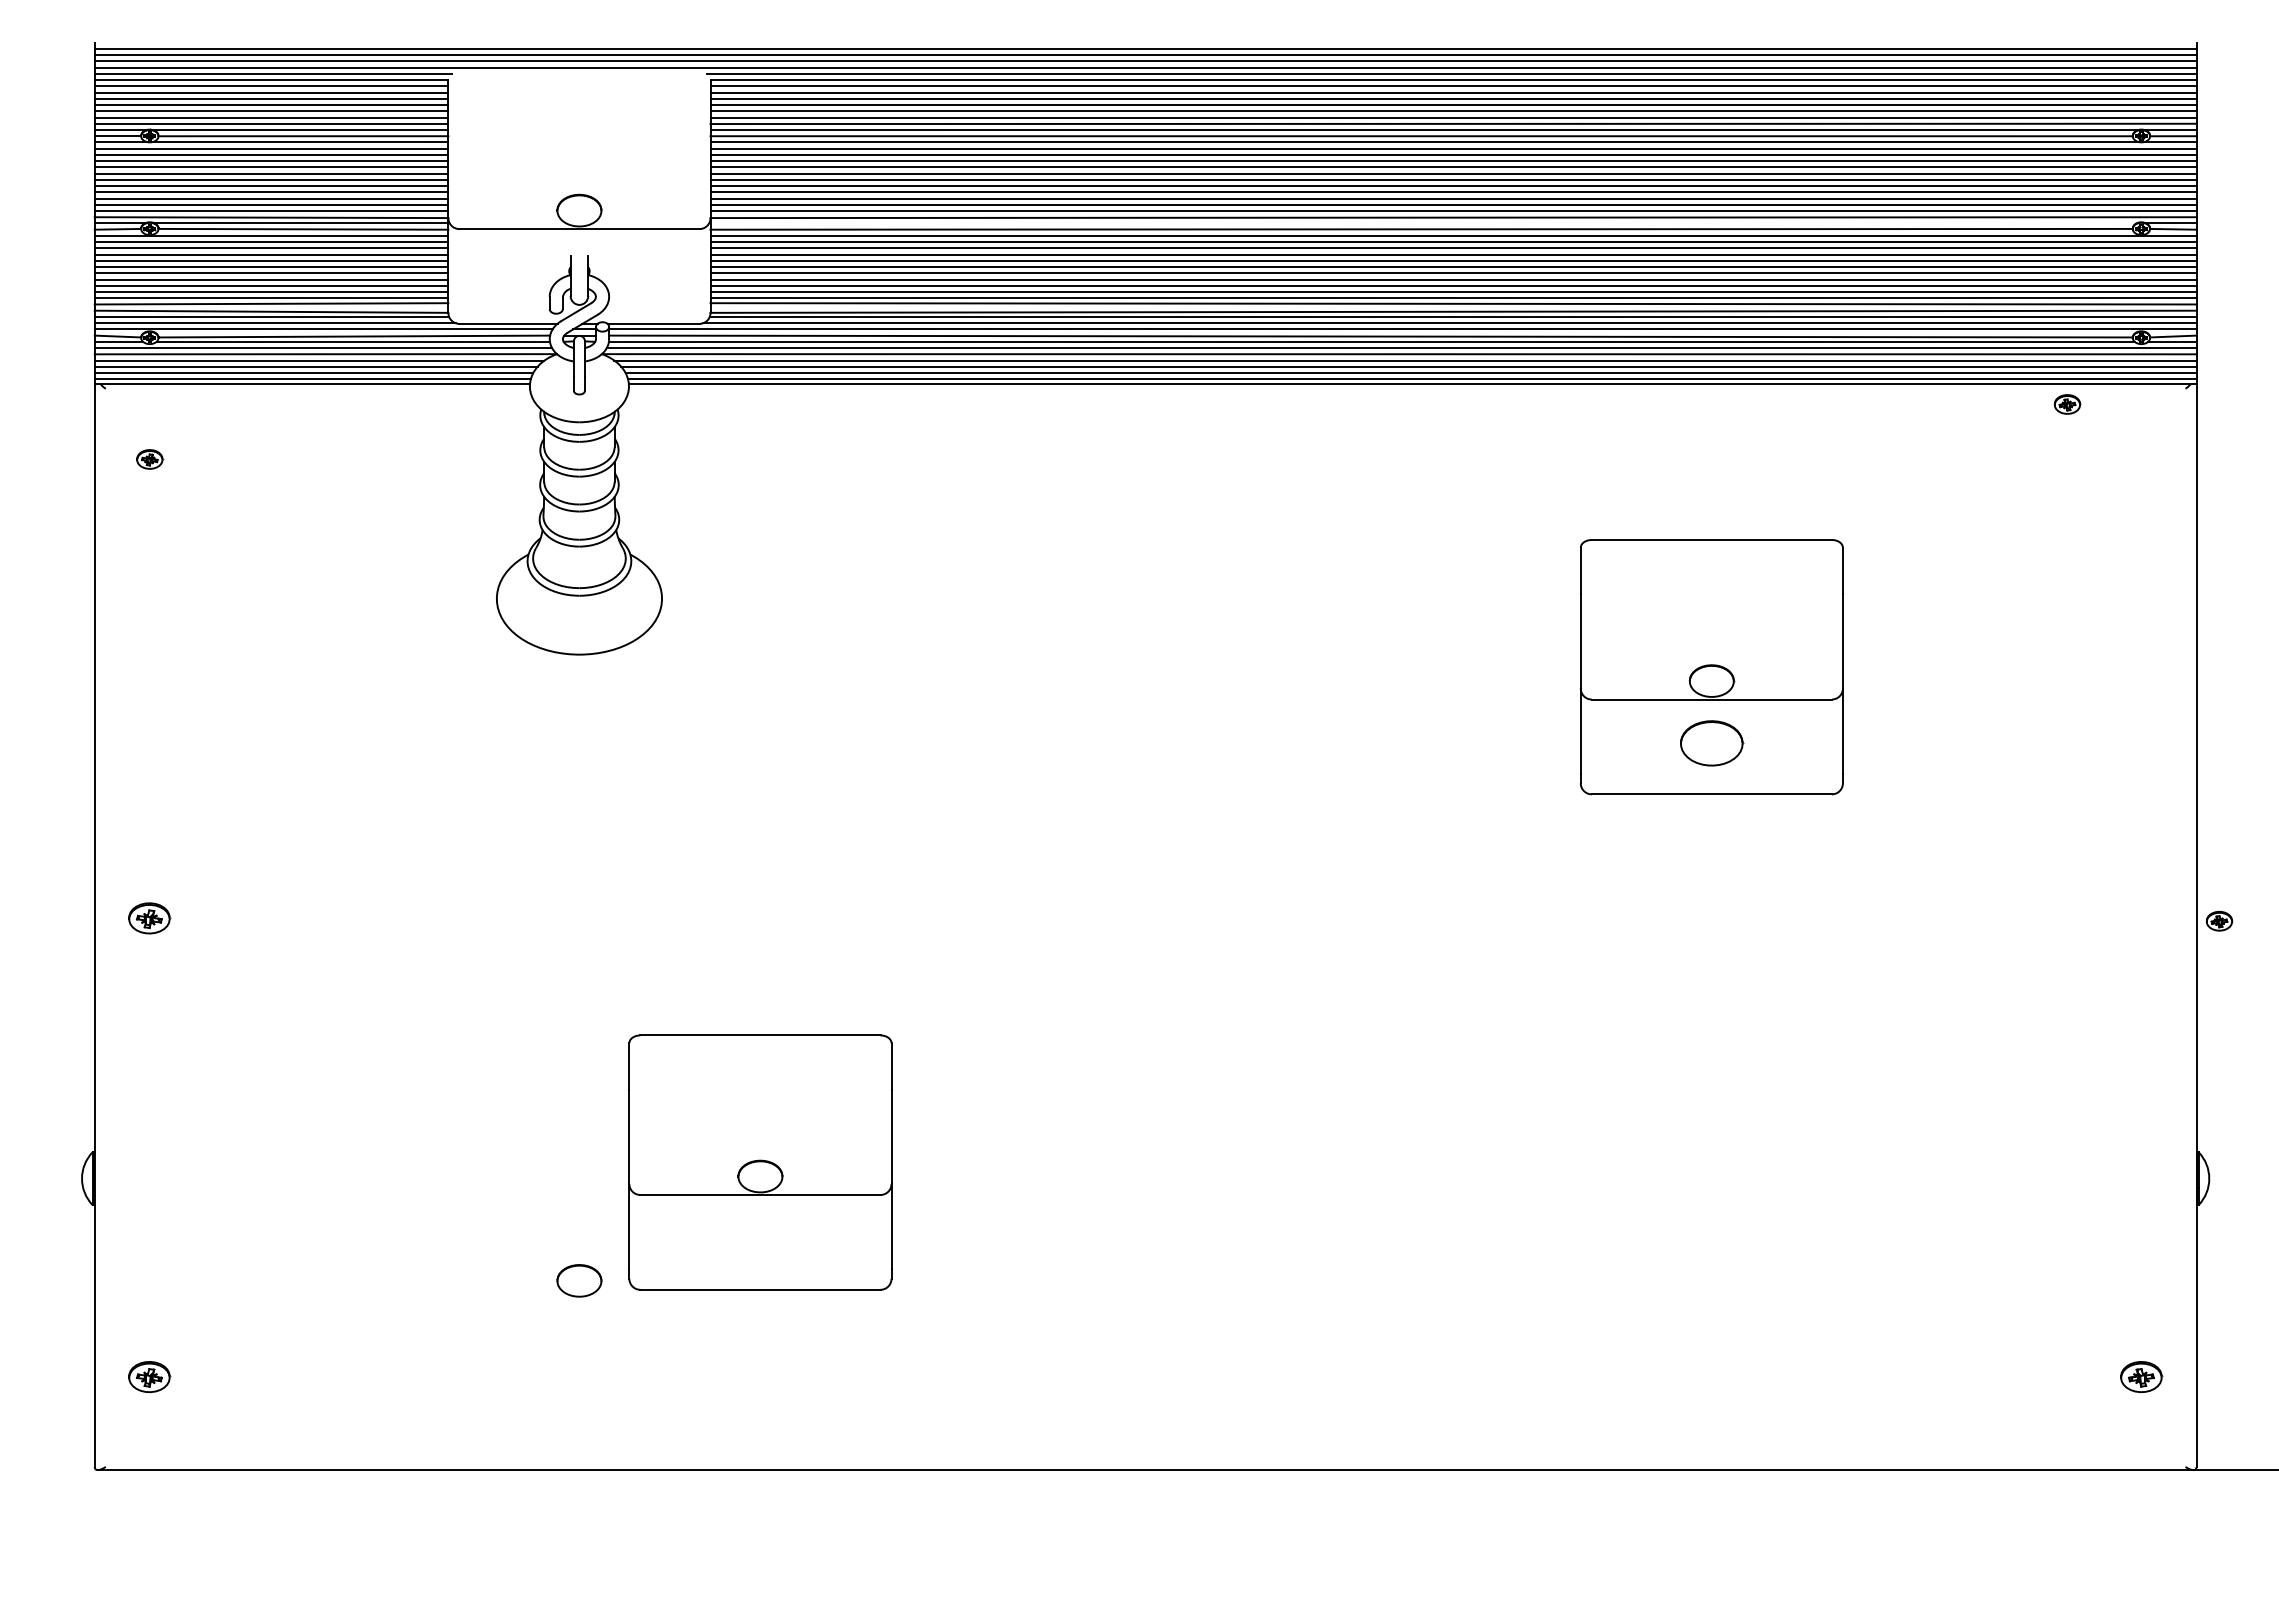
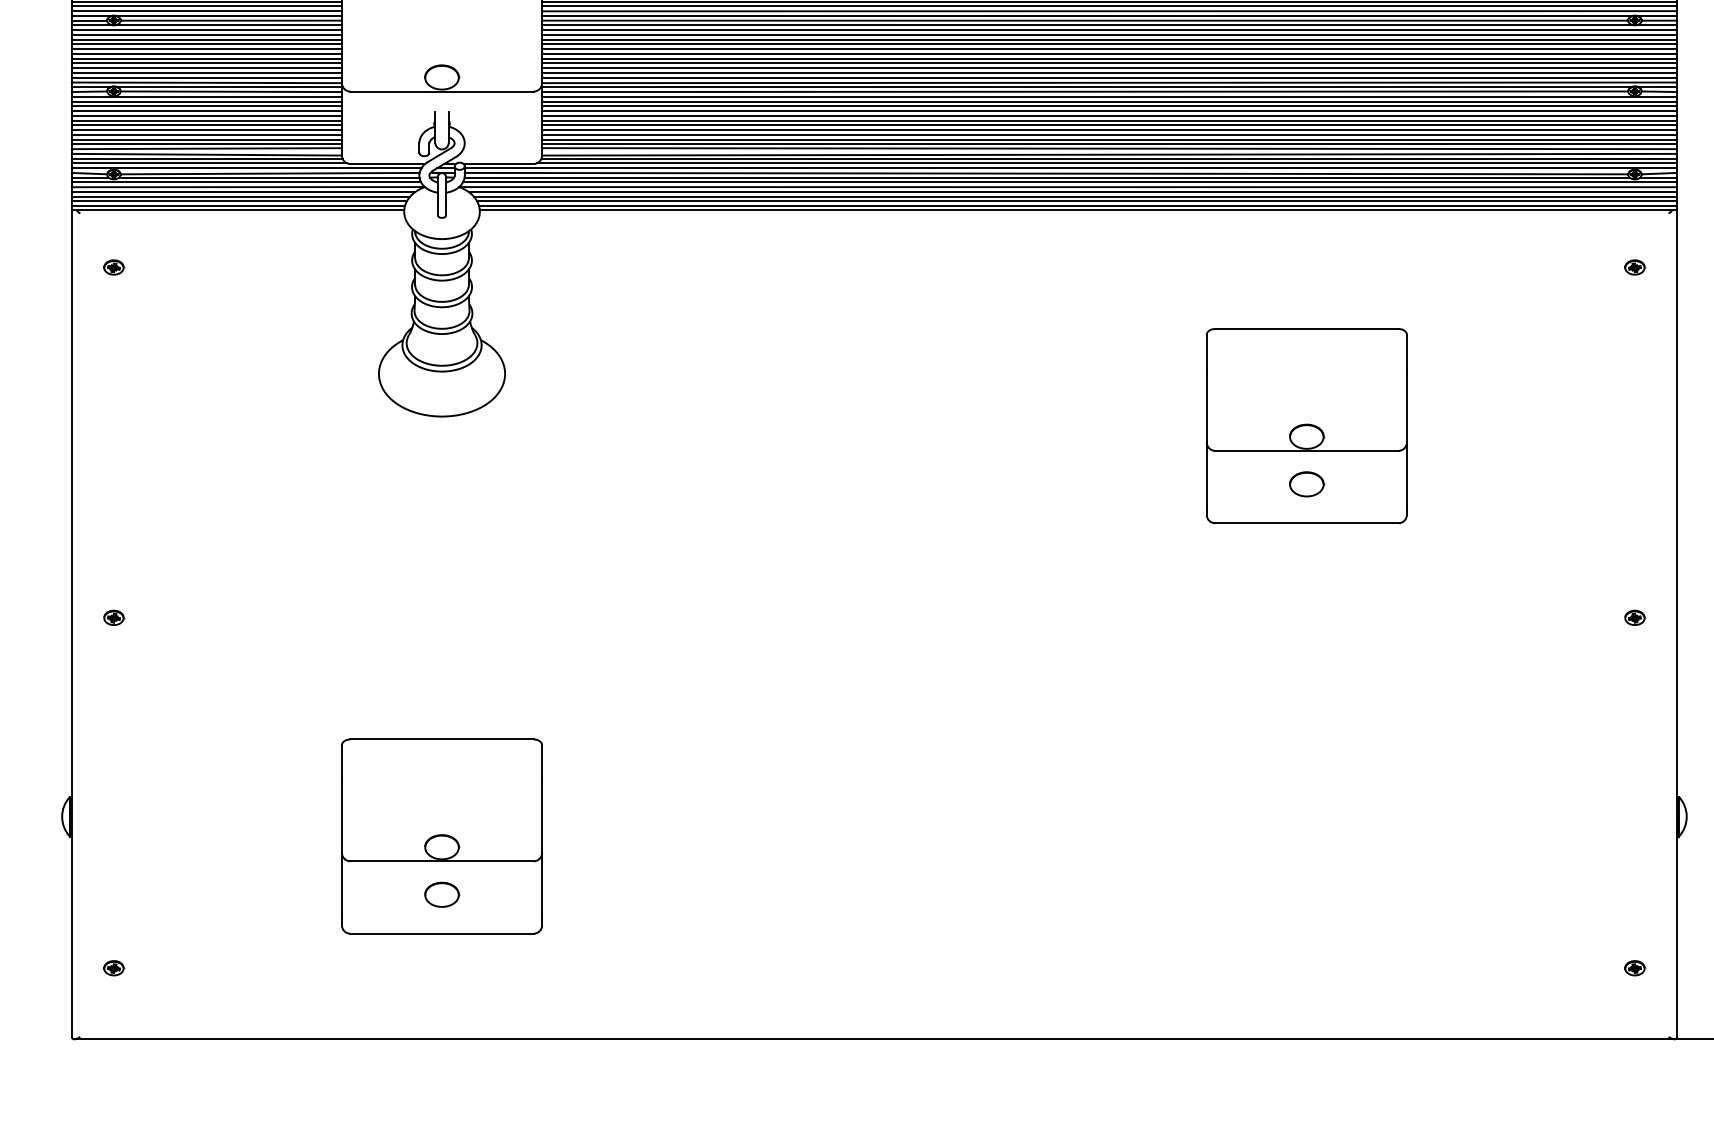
line: (1423, 223) -> (1086, 87), added
part: (2067, 404) -> (1634, 267), moved
part: (1711, 743) -> (1306, 484), size x0.71
part: (150, 917) -> (114, 617), size x0.62
part: (2219, 920) -> (1634, 617), moved
part: (760, 1162) -> (442, 836), moved
part: (150, 1376) -> (114, 967), size x0.62
part: (2141, 1376) -> (1634, 967), size x0.62

